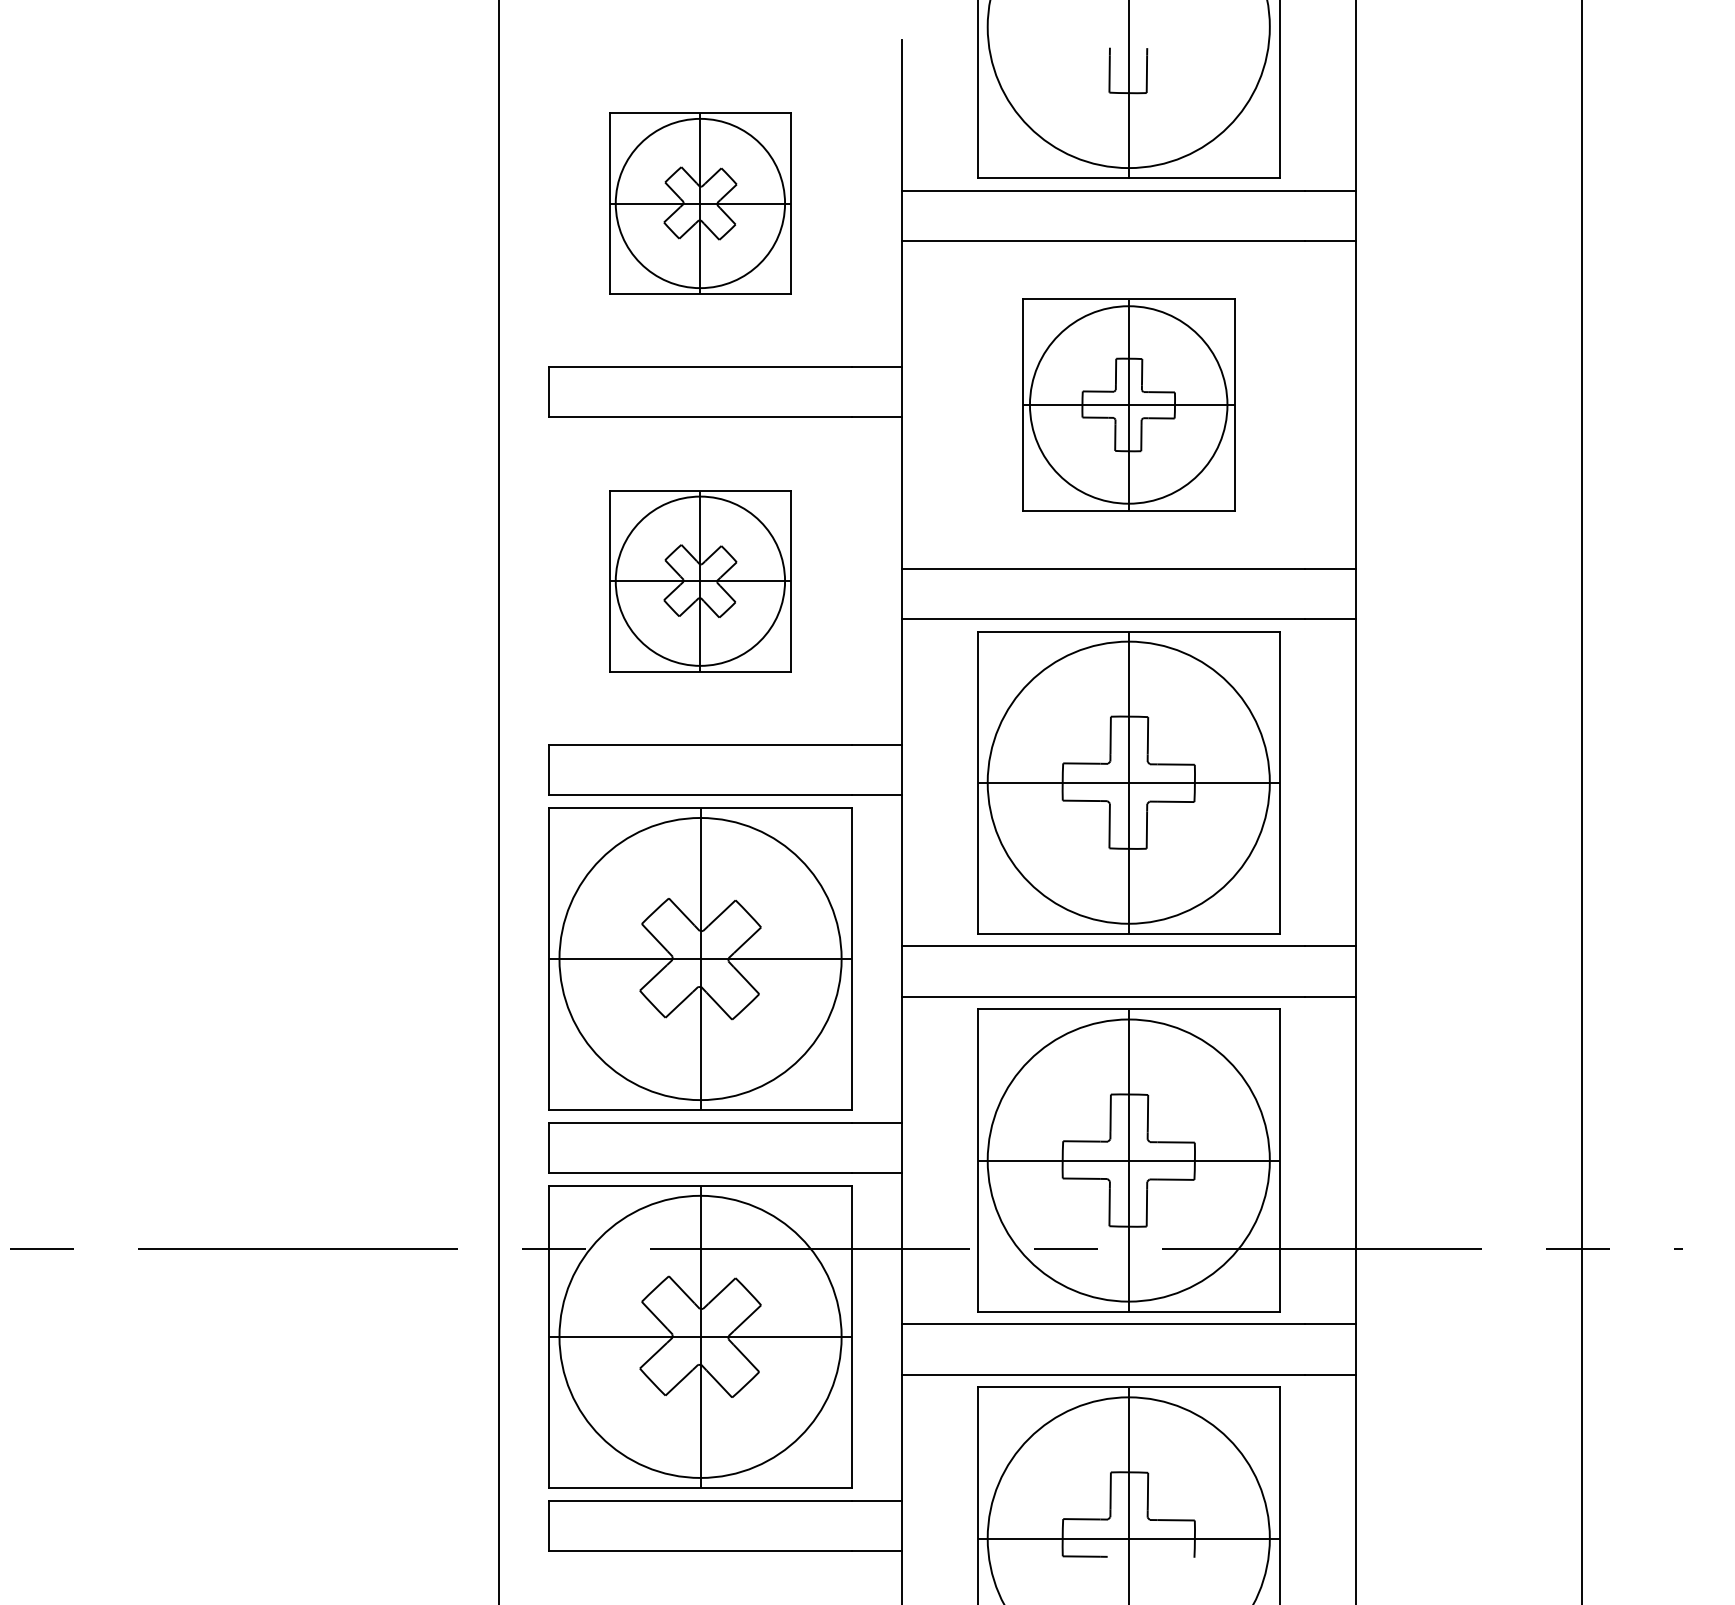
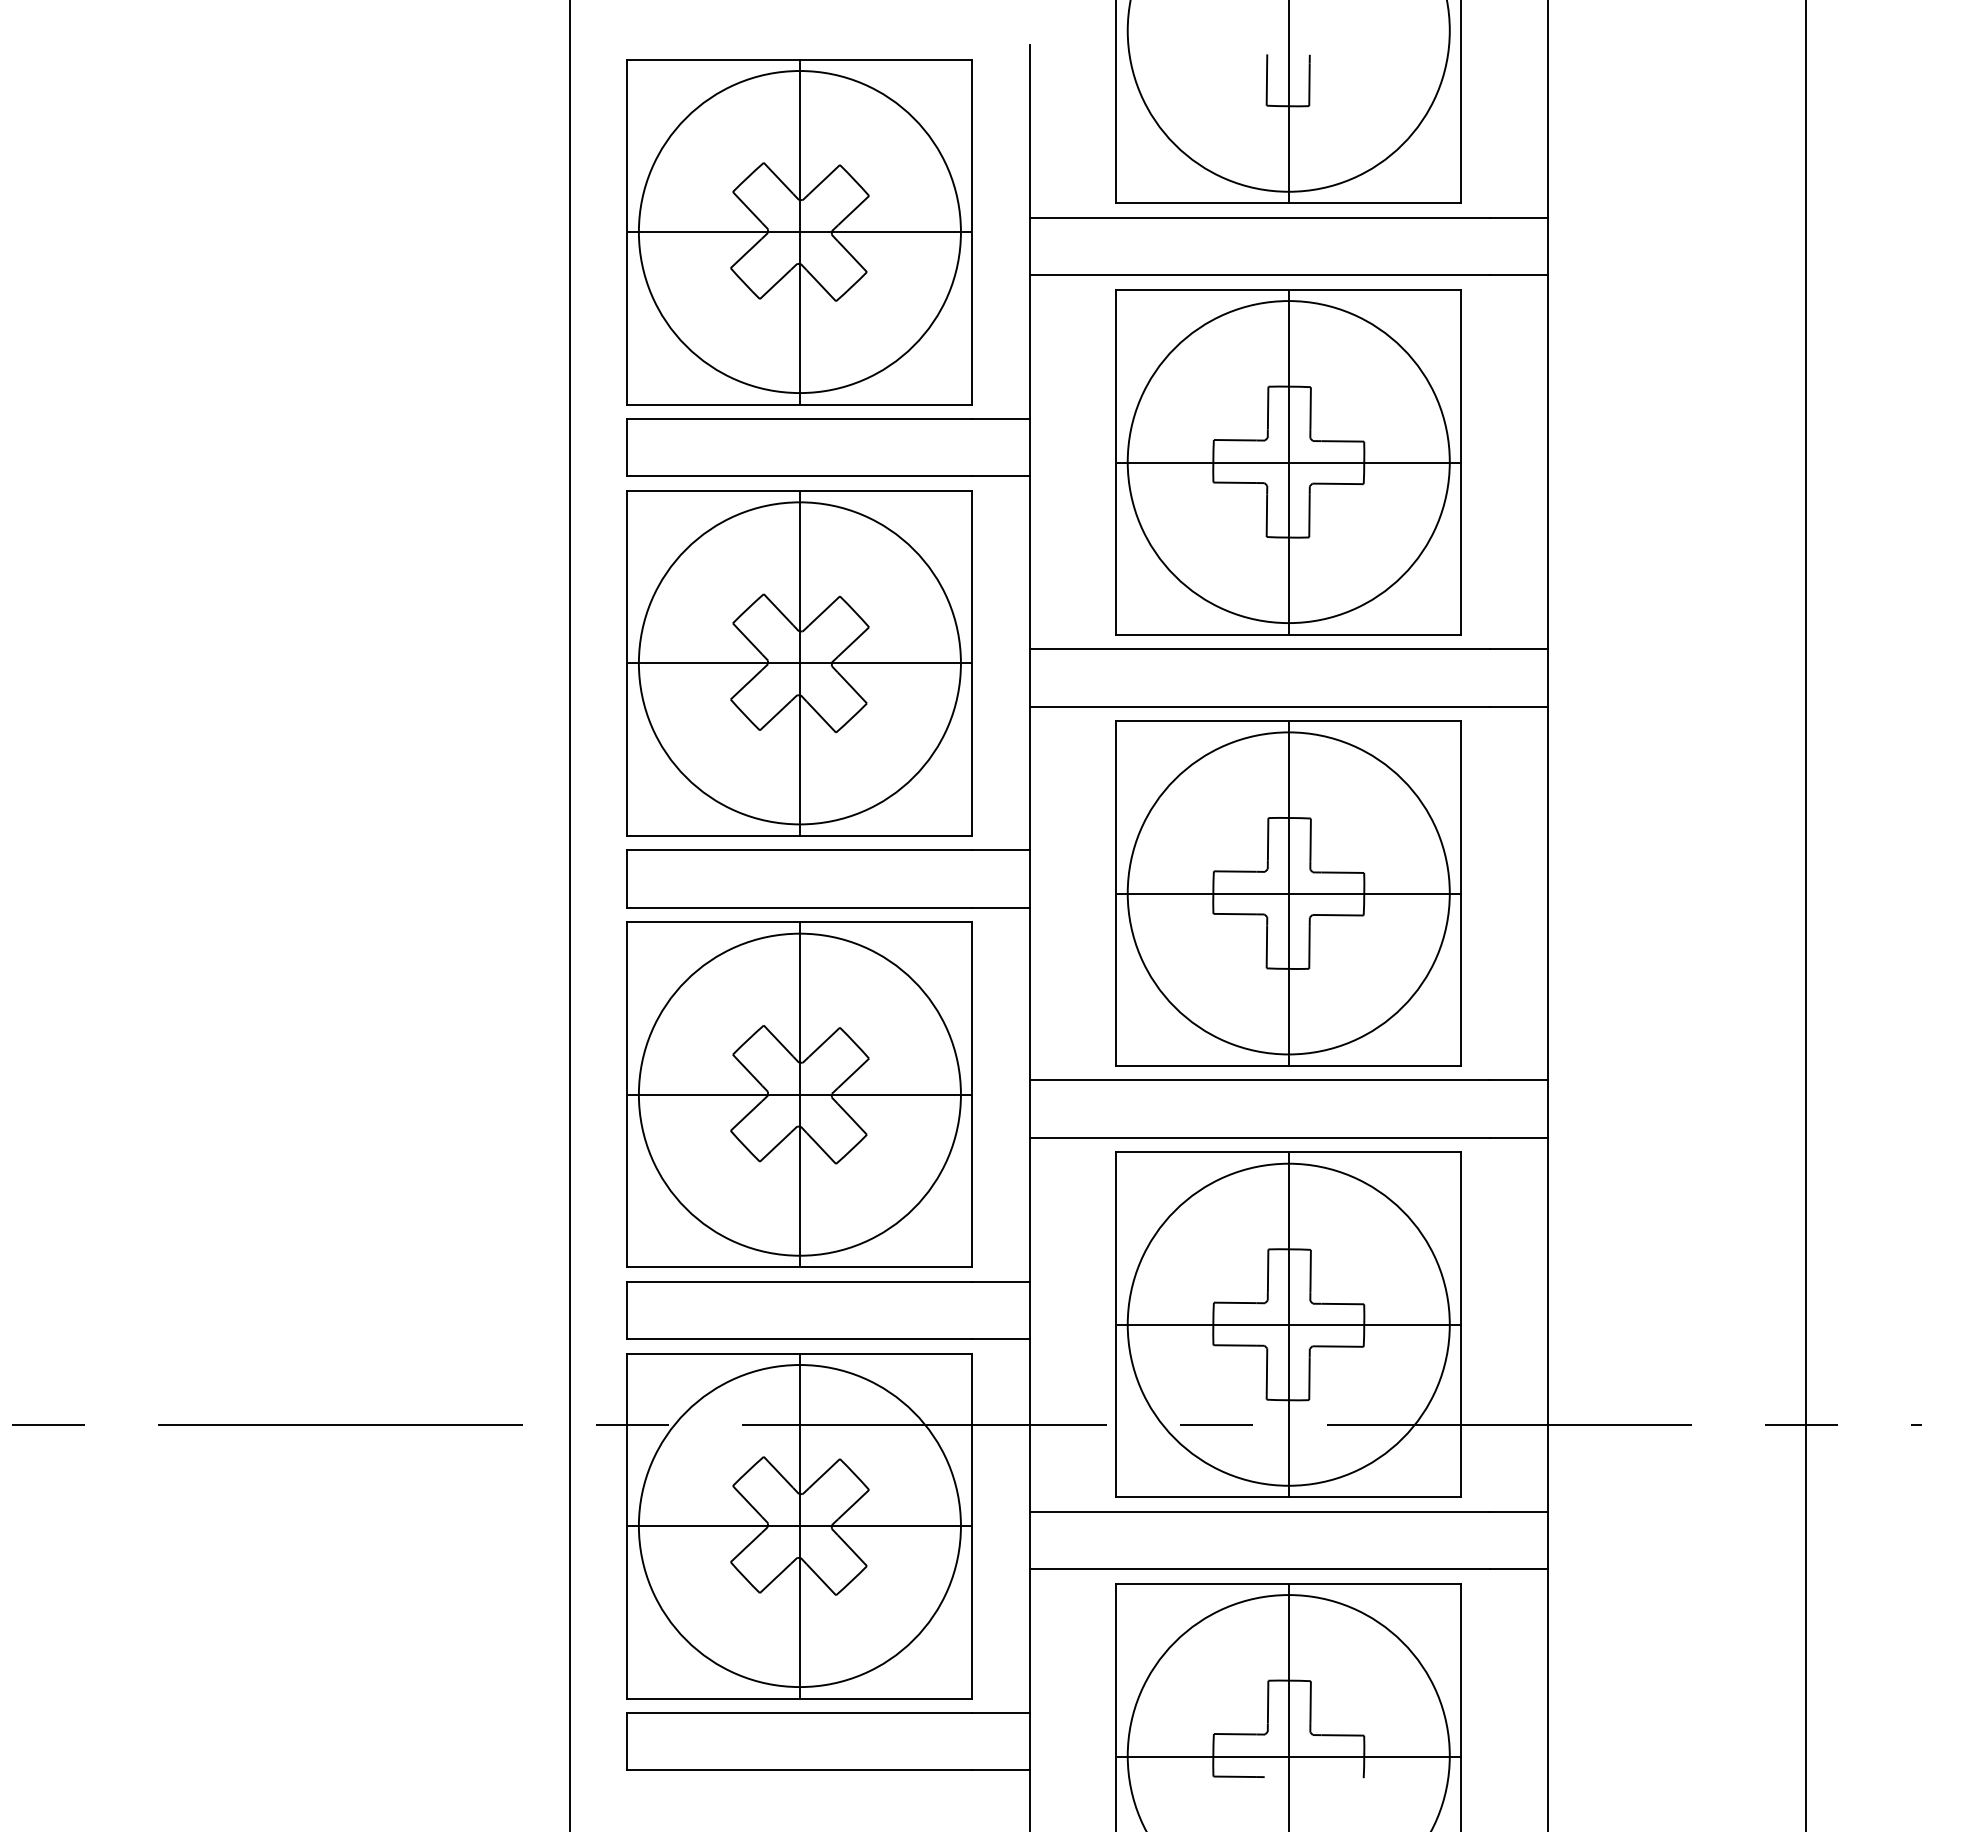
part: (700, 203) -> (799, 232), size x1.67
part: (1128, 405) -> (1288, 462), size x1.43
part: (700, 581) -> (799, 663), size x1.67

